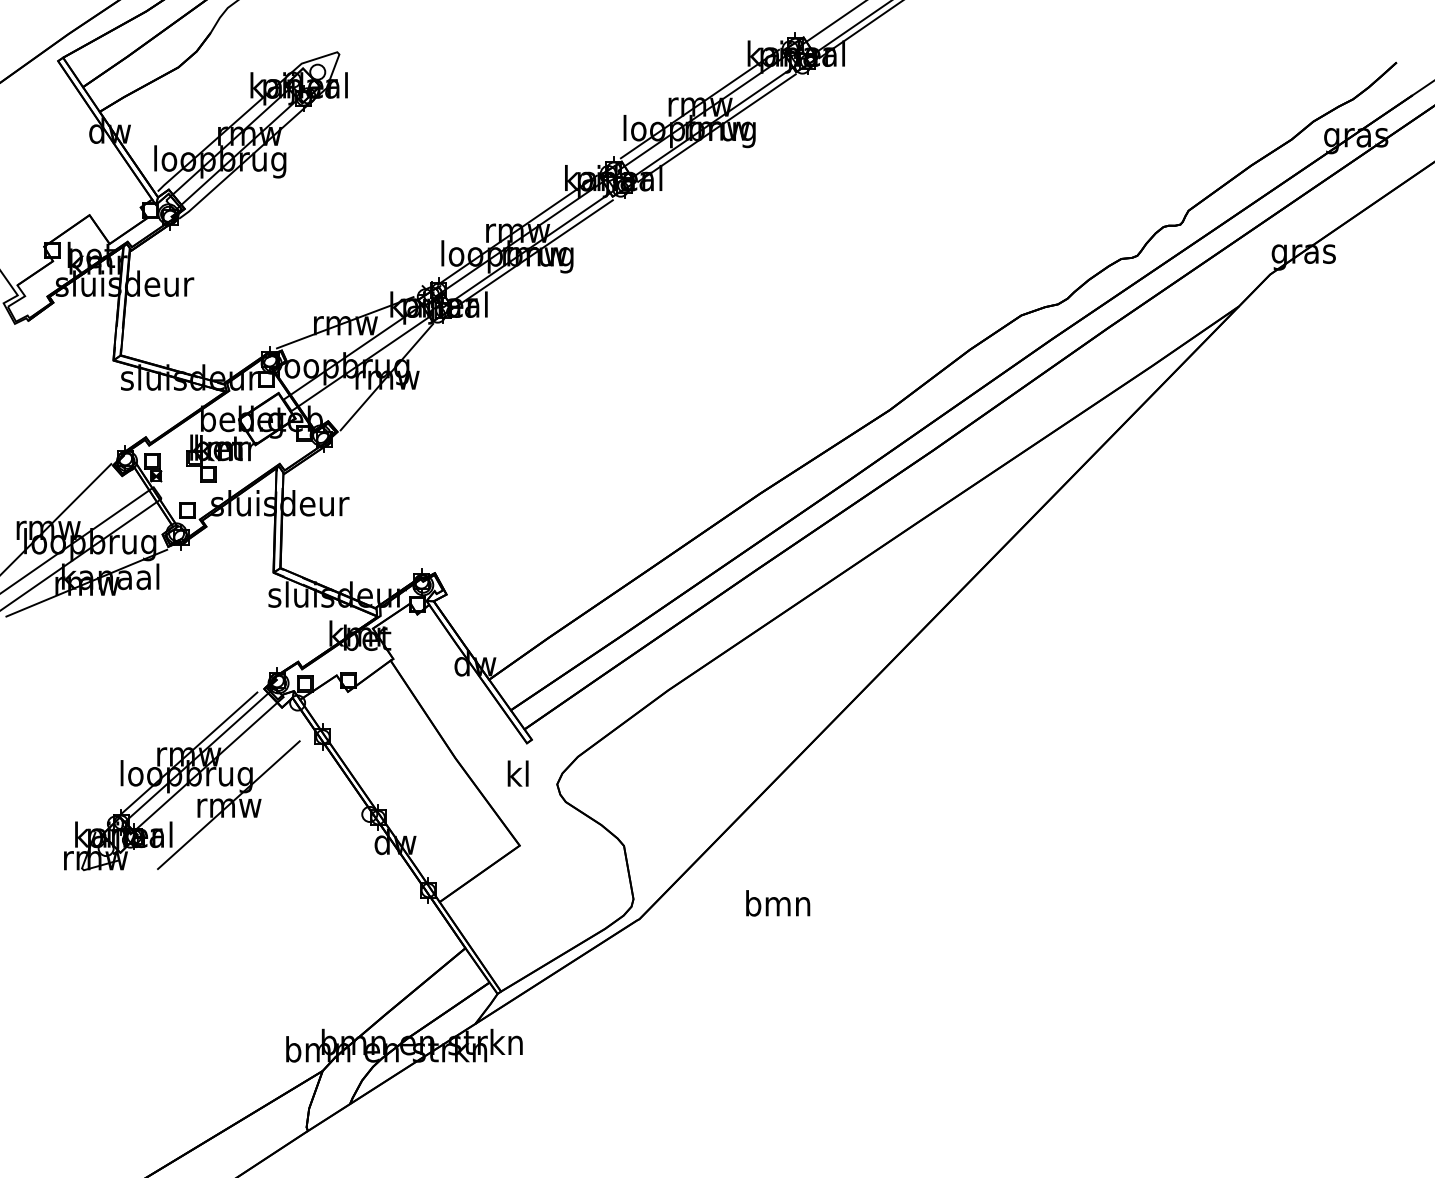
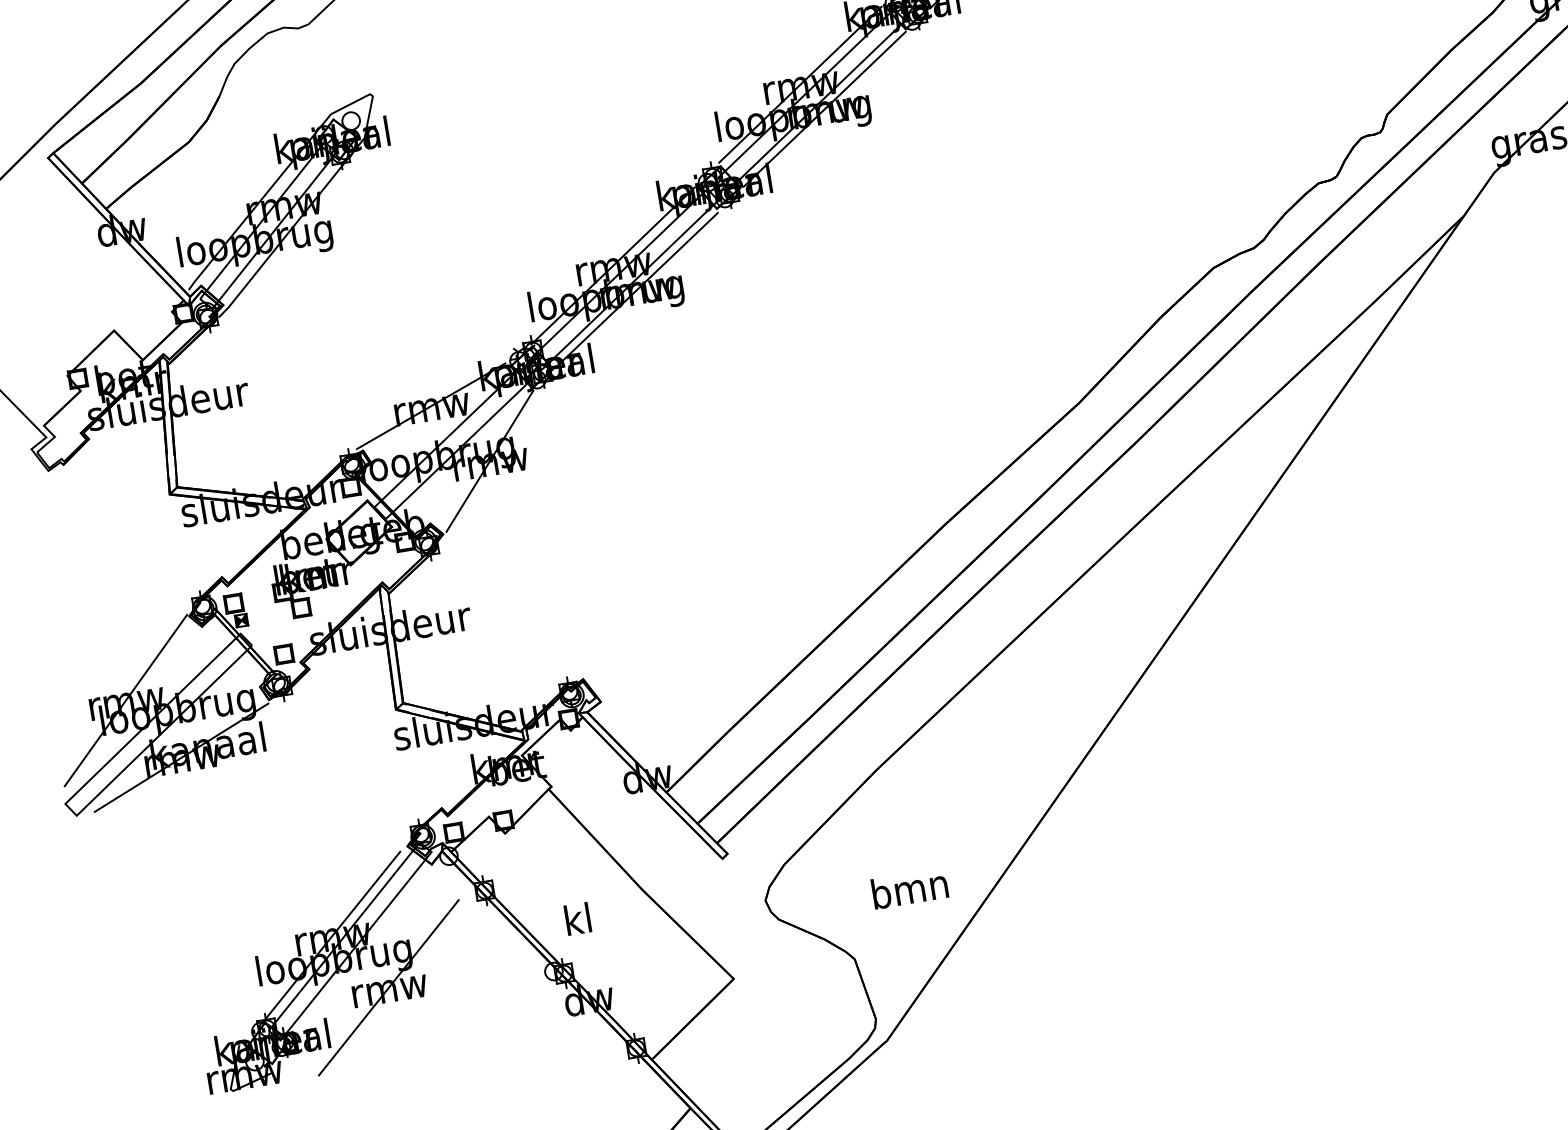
text: (517, 773) -> (577, 918), moved
text: (778, 903) -> (910, 888), moved

